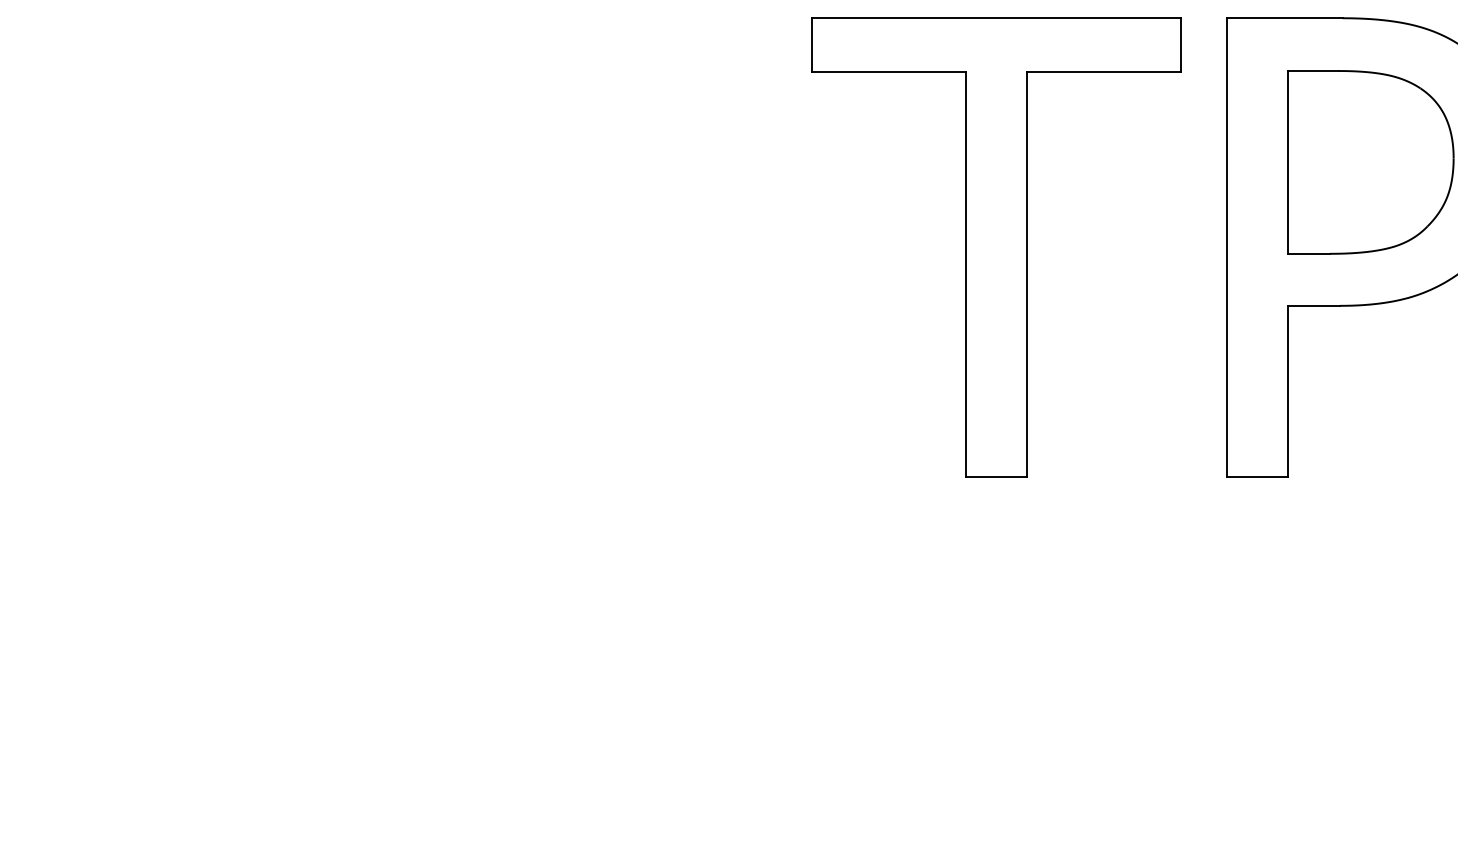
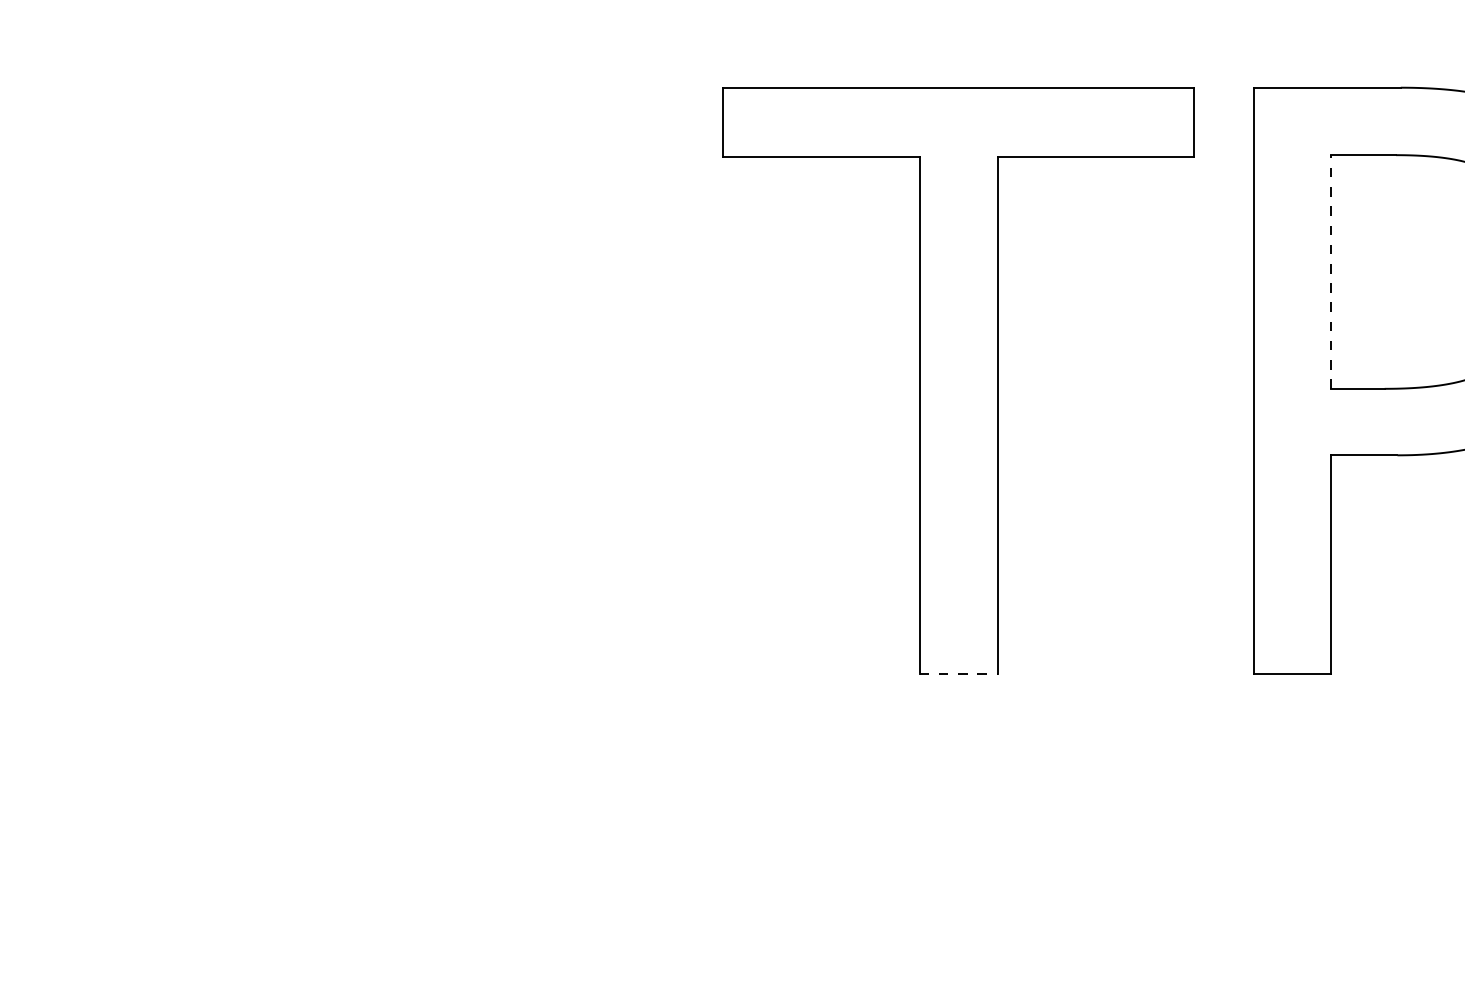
line: (1288, 161) -> (1331, 270), solid -> dashed
line: (997, 476) -> (959, 673), solid -> dashed

